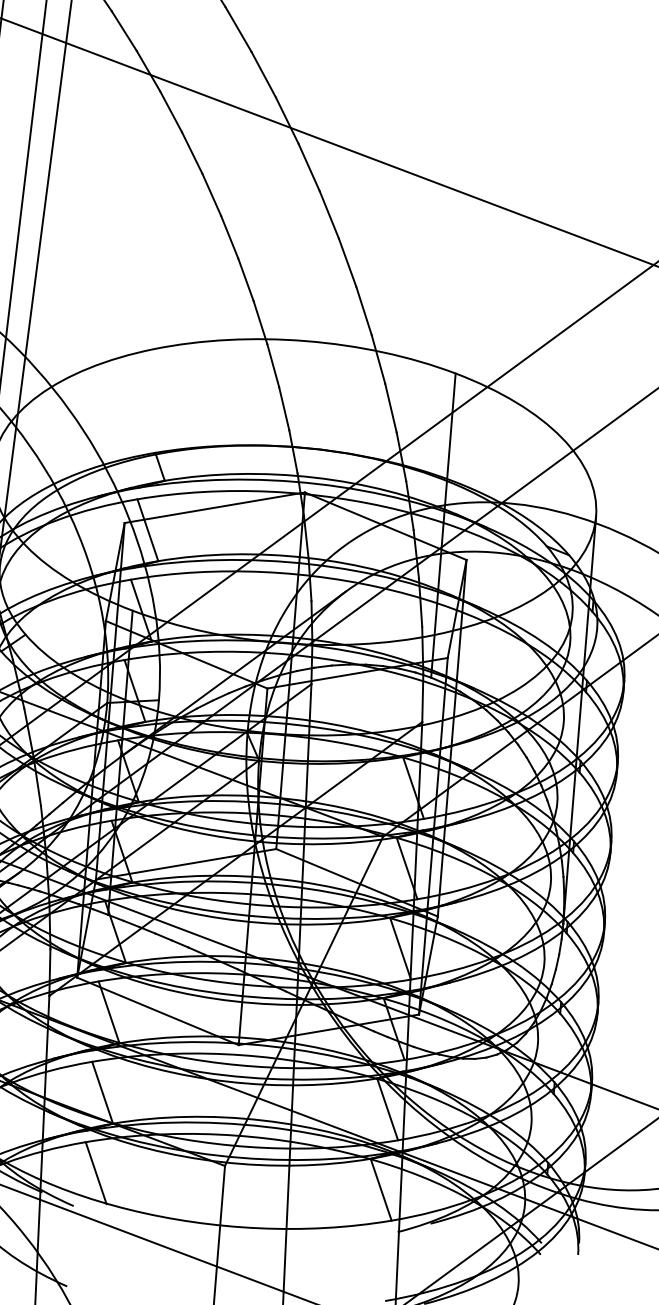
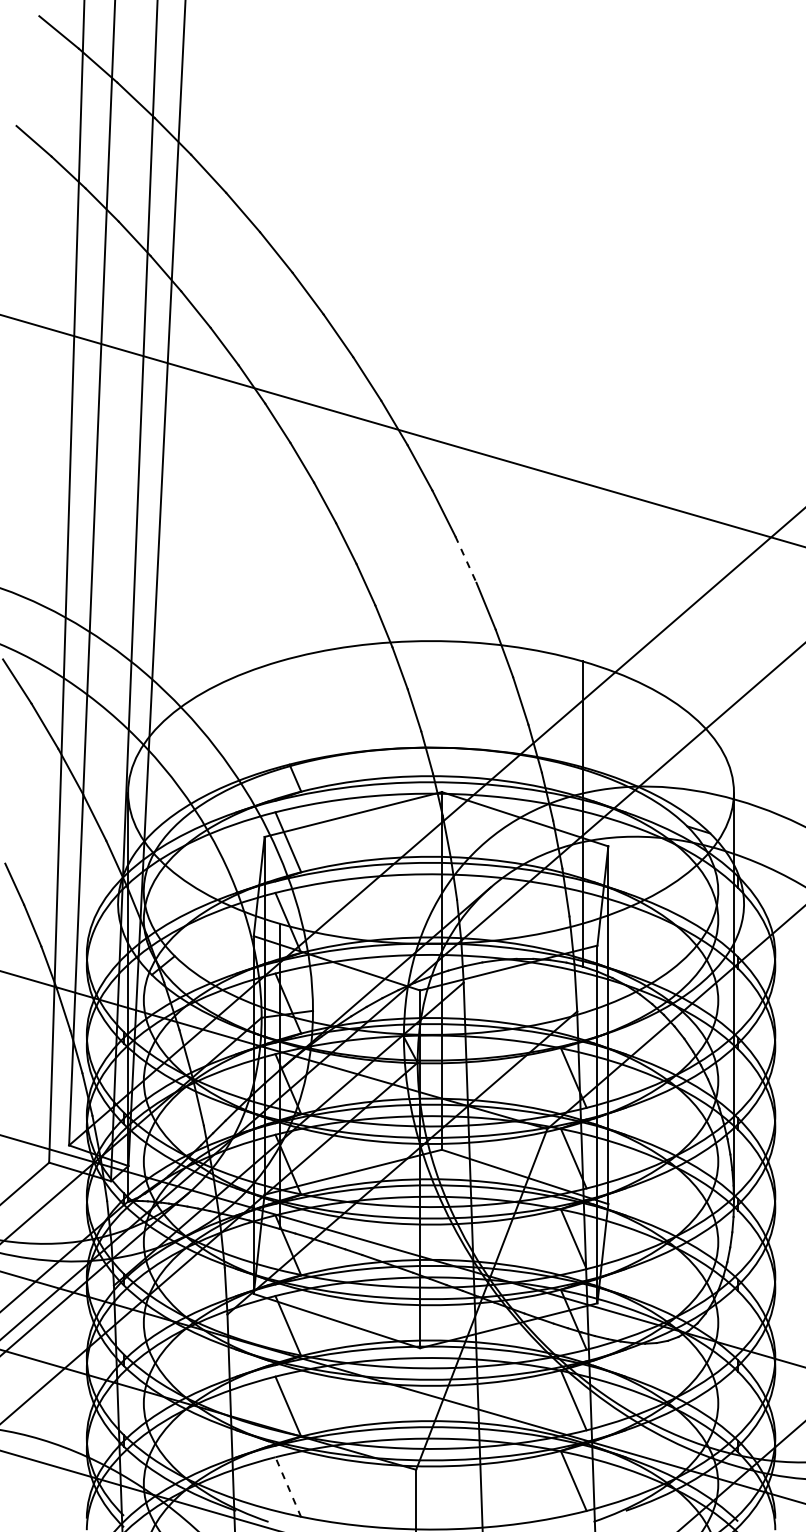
line: (347, 262) -> (465, 559), solid -> dashed
line: (96, 1173) -> (288, 1487), solid -> dashed

